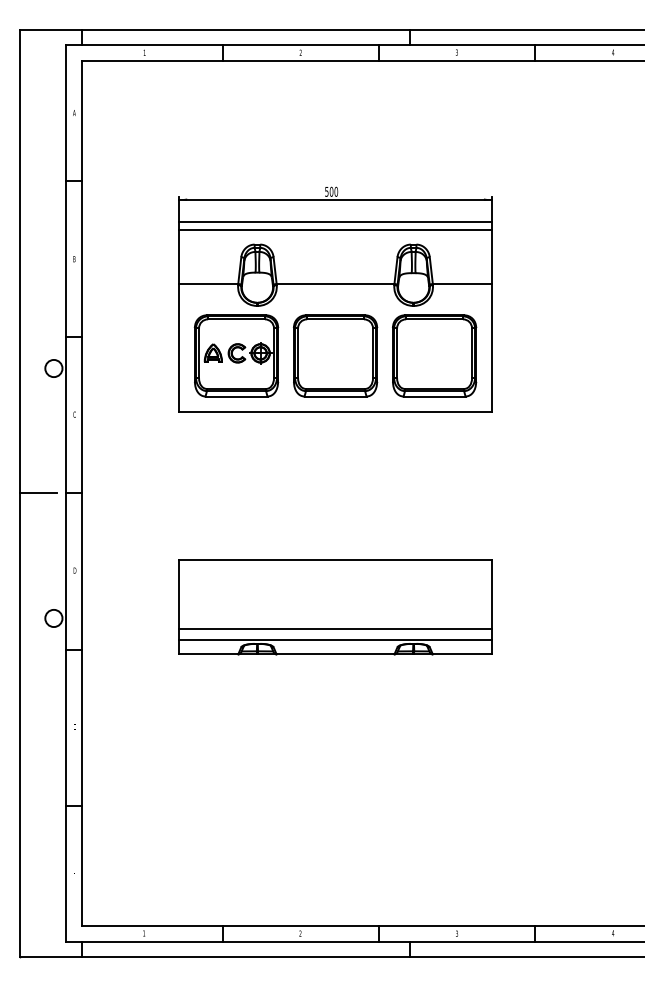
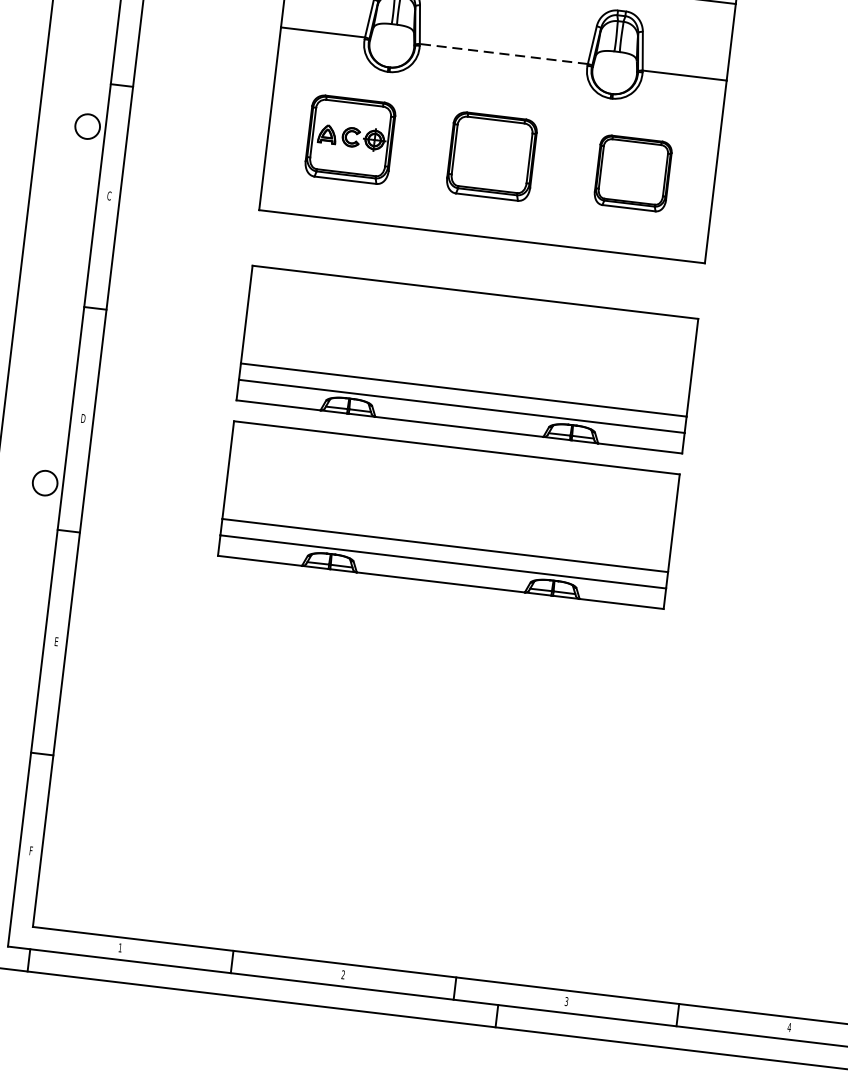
line: (335, 284) -> (503, 54), solid -> dashed
part: (236, 355) -> (350, 139), size x0.7
part: (335, 355) -> (491, 155), size x0.7
part: (434, 355) -> (632, 172), size x0.6
line: (38, 493) -> (44, 302), removed
part: (335, 498) -> (467, 359), added

